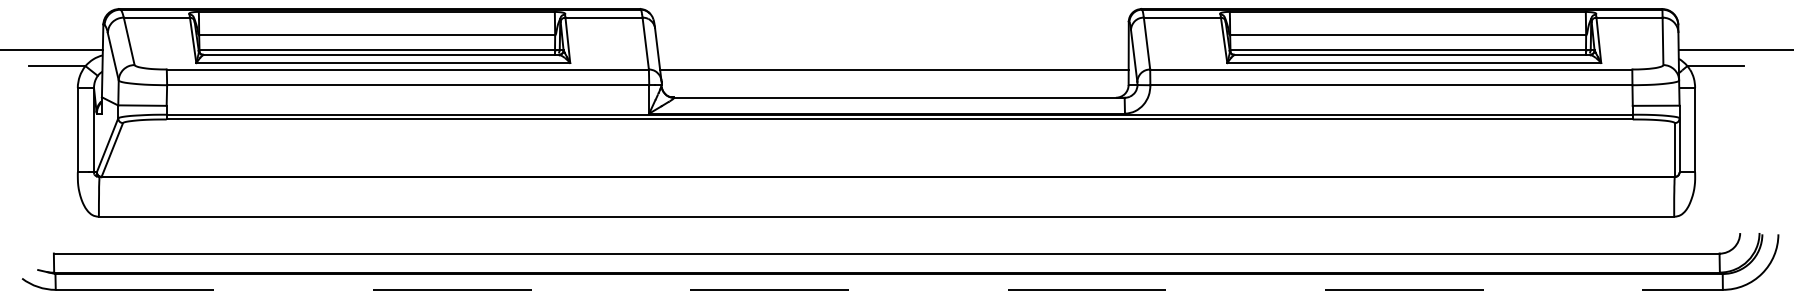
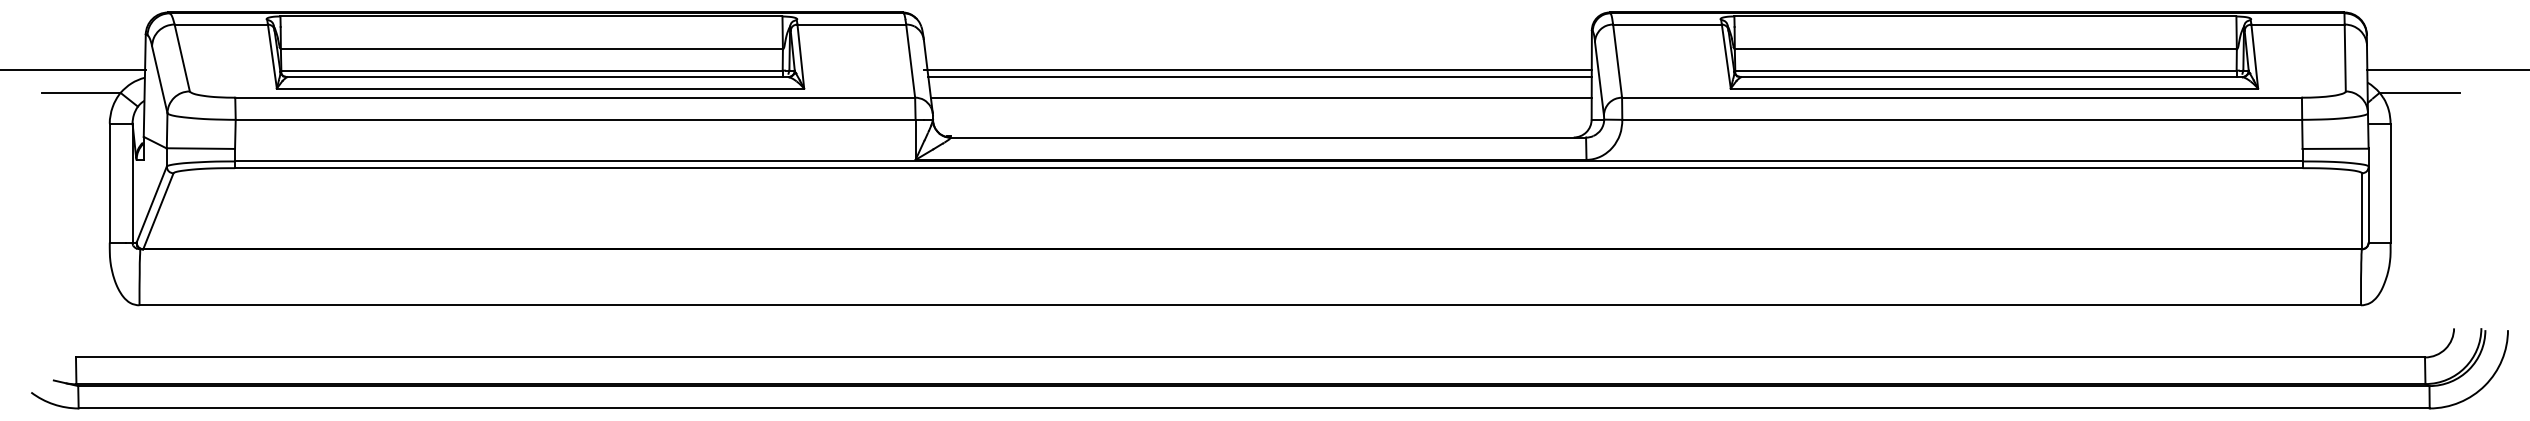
line: (891, 50) -> (1257, 70), added
line: (893, 54) -> (1259, 76), added
line: (889, 289) -> (1254, 408), dashed -> solid

